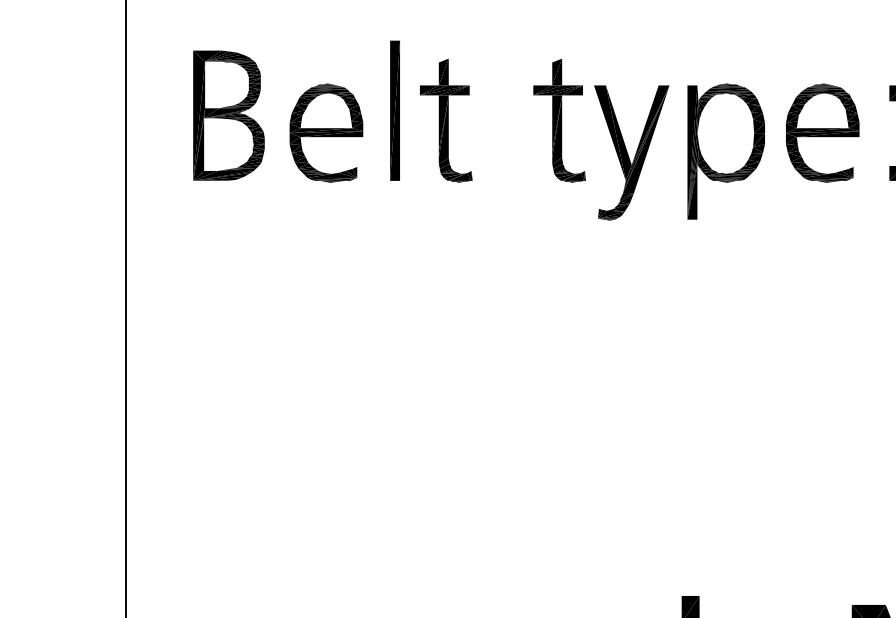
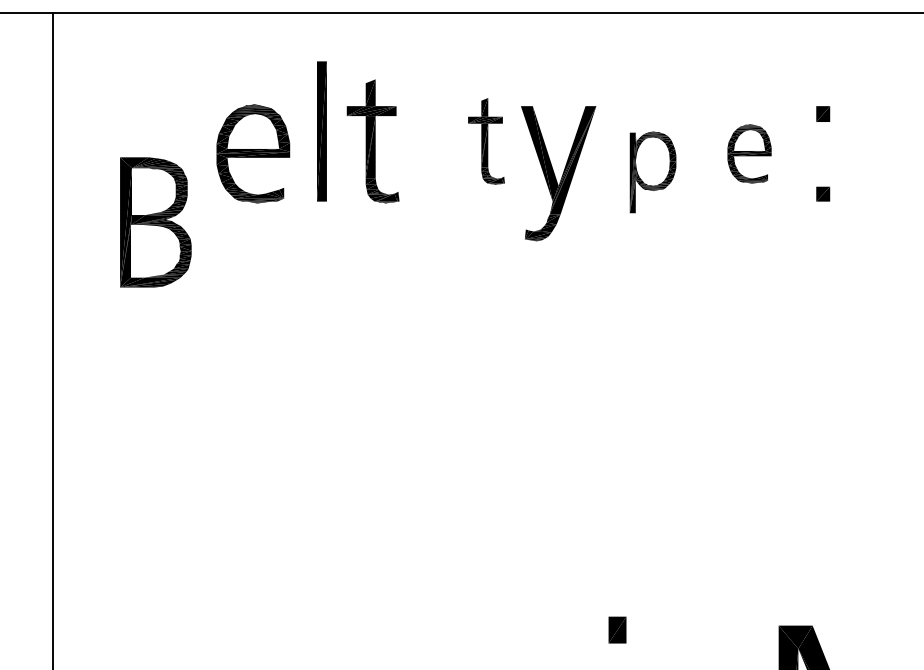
part: (228, 115) -> (155, 222), moved
part: (559, 120) -> (486, 141), size x0.7
part: (822, 132) -> (749, 153), size x0.6
part: (725, 151) -> (652, 172), size x0.6

